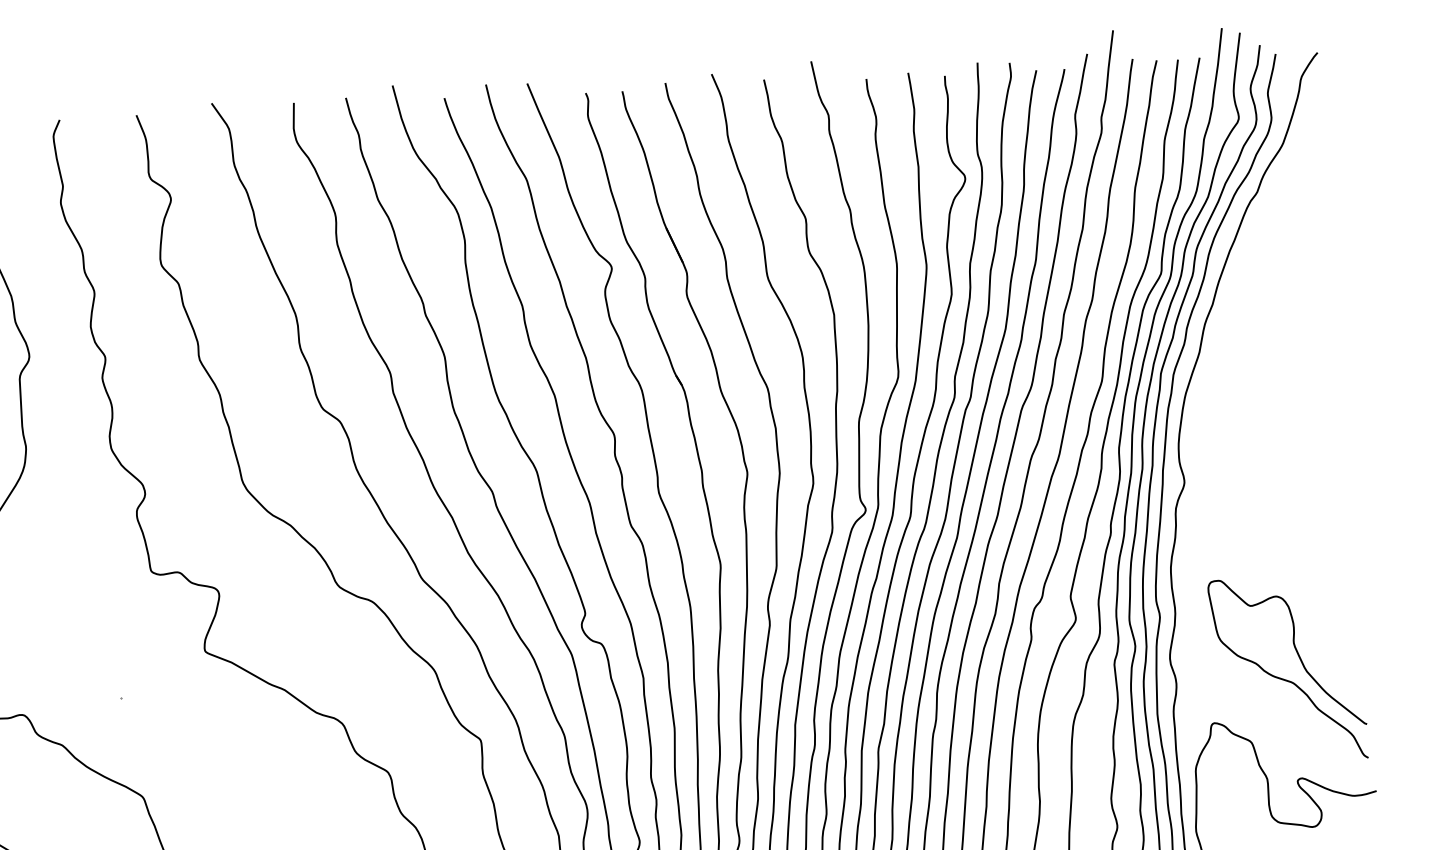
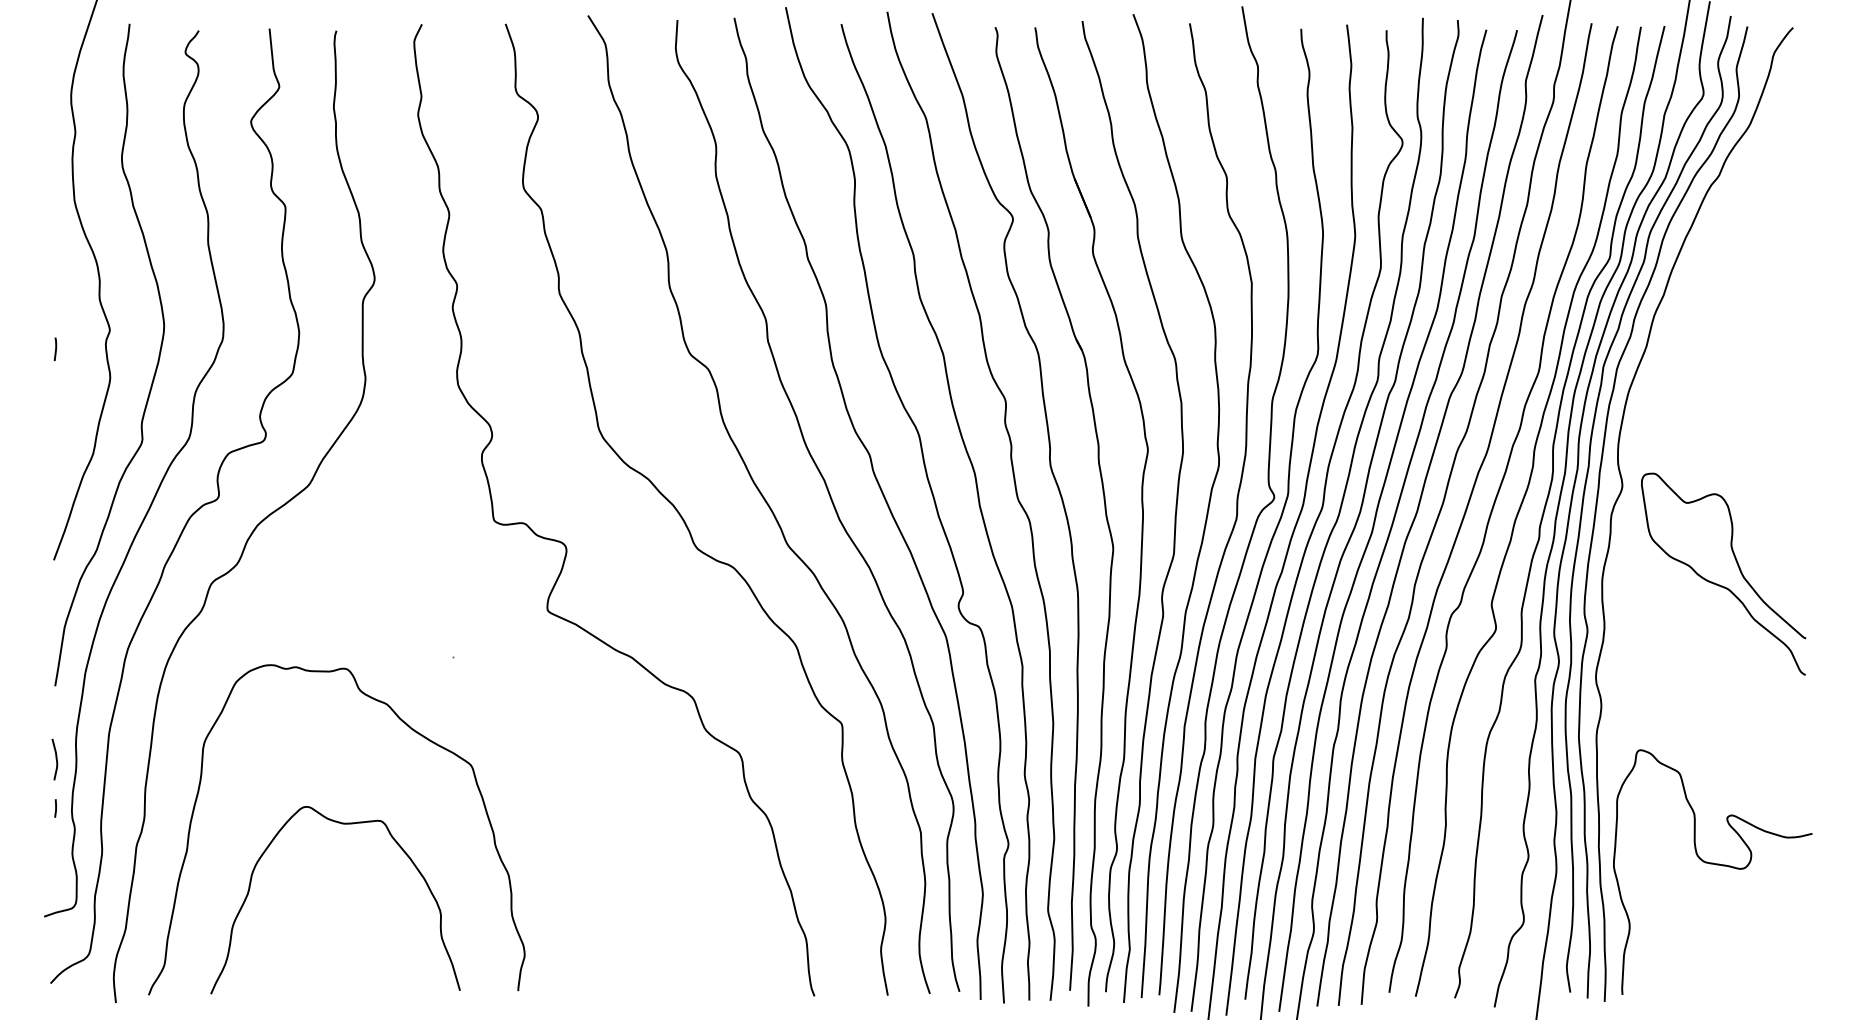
curve: (1282, 678) -> (1717, 583), moved

